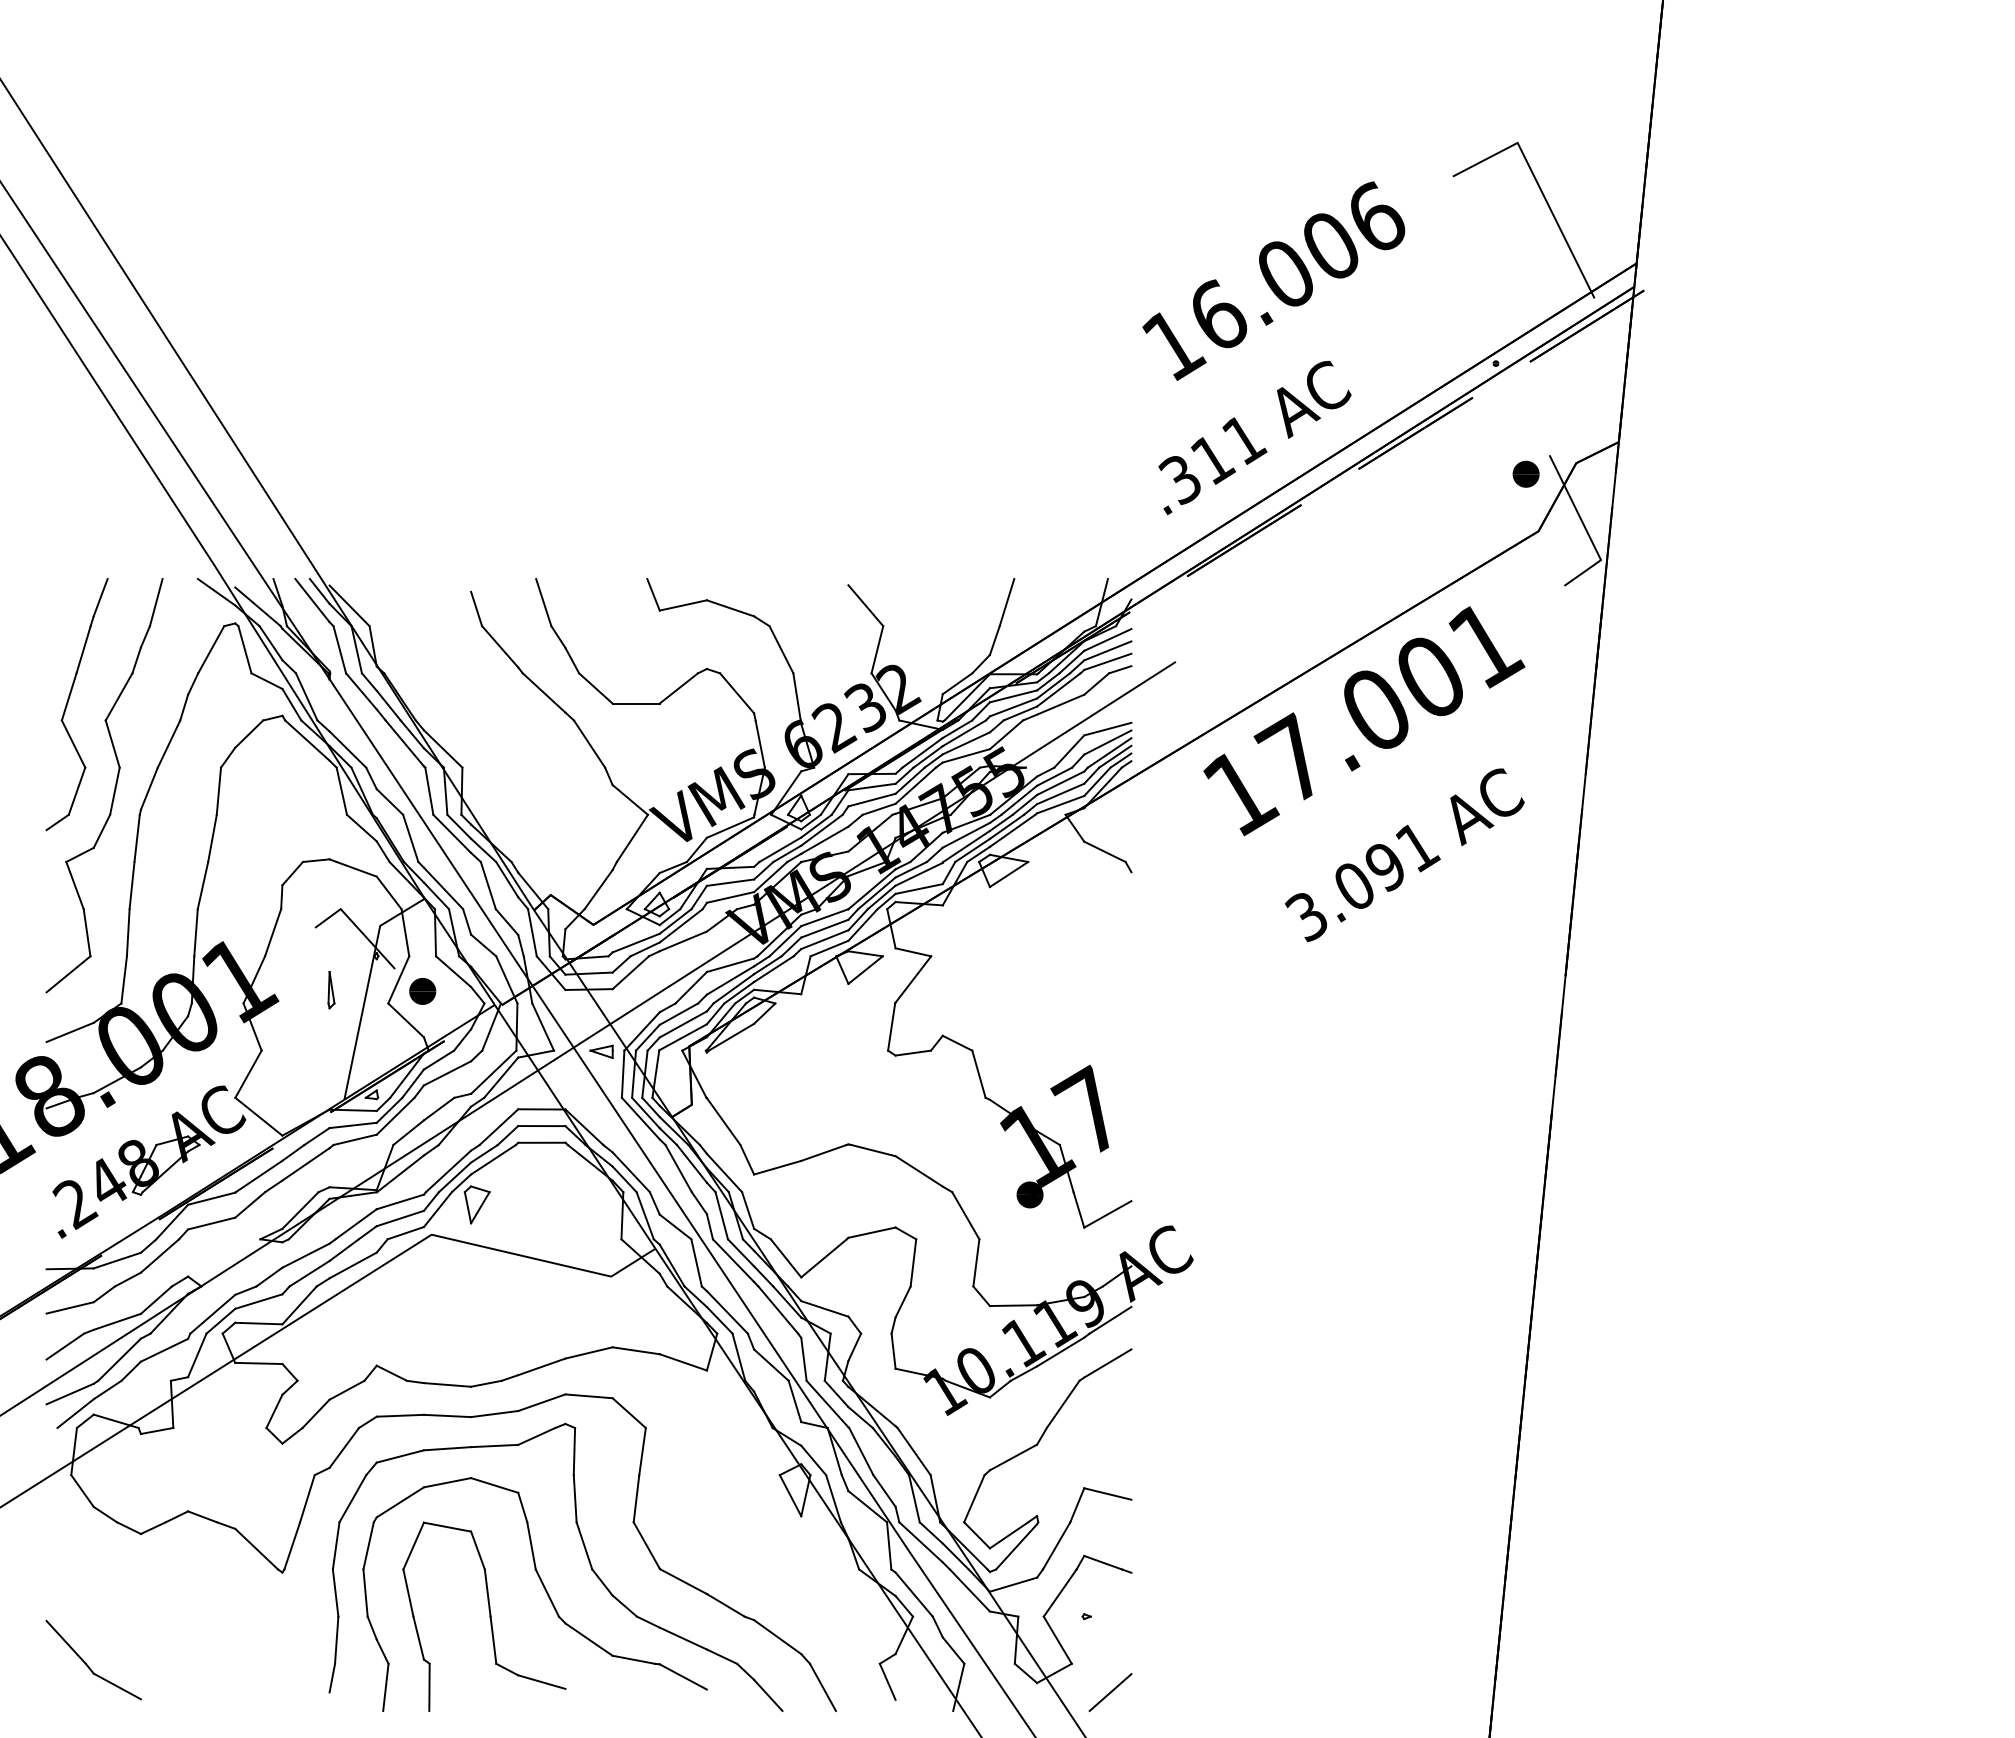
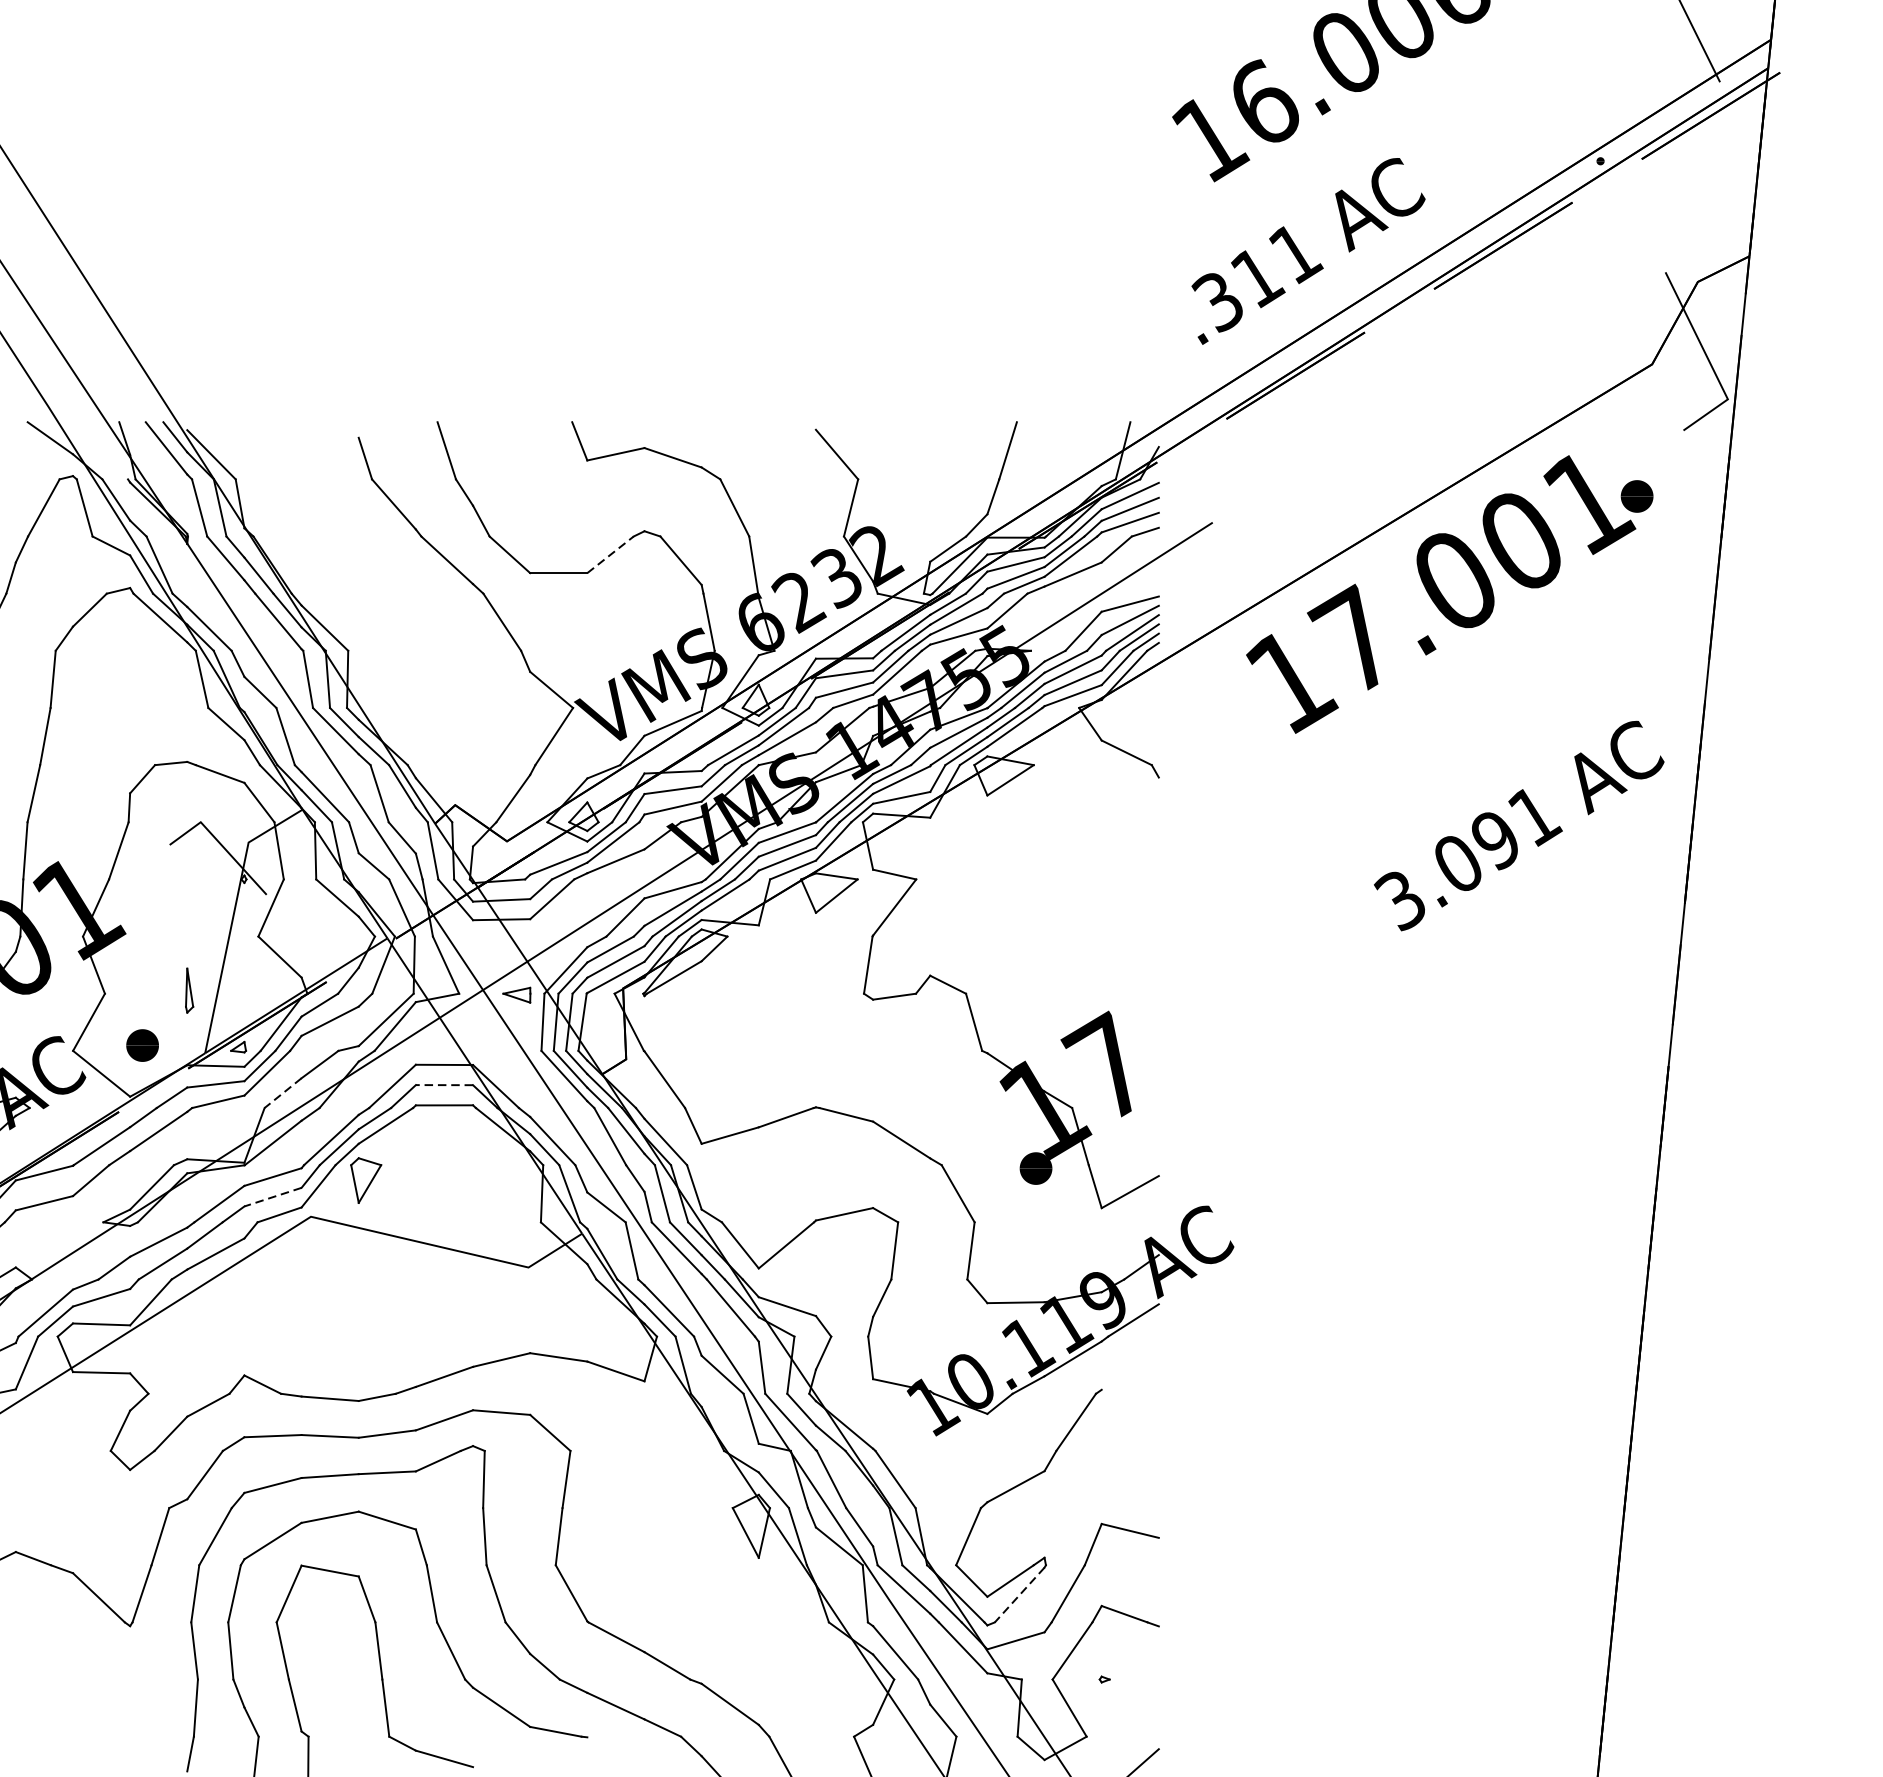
text: (1525, 473) -> (1636, 495), moved
line: (257, 606) -> (99, 455), removed
line: (679, 688) -> (611, 554), solid -> dashed
text: (1404, 854) -> (1518, 825), moved
part: (331, 990) -> (189, 991), moved
text: (422, 991) -> (142, 1045), moved
line: (541, 1126) -> (444, 1085), solid -> dashed
line: (408, 1132) -> (282, 1092), solid -> dashed
line: (400, 1218) -> (273, 1197), solid -> dashed
line: (1107, 1363) -> (1129, 1372), removed
line: (1016, 1546) -> (1019, 1594), solid -> dashed
line: (682, 1676) -> (614, 1752), removed

